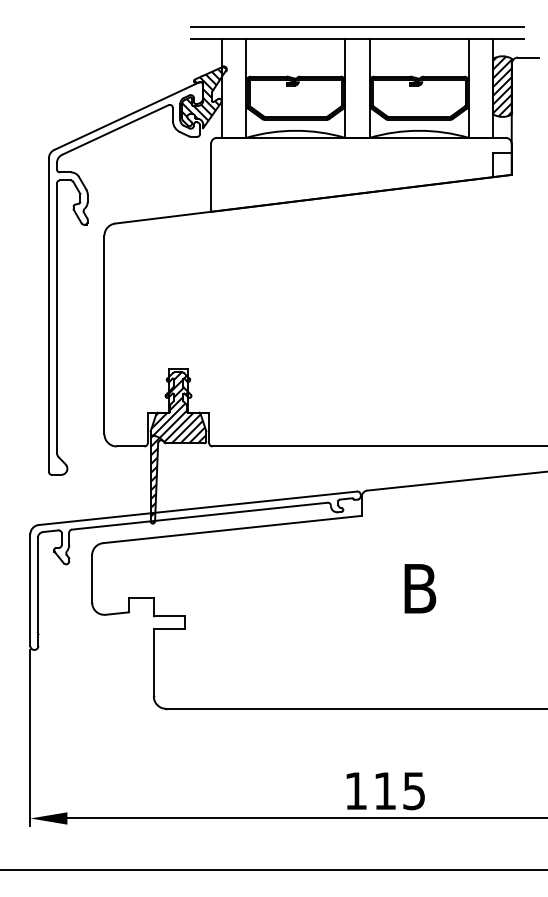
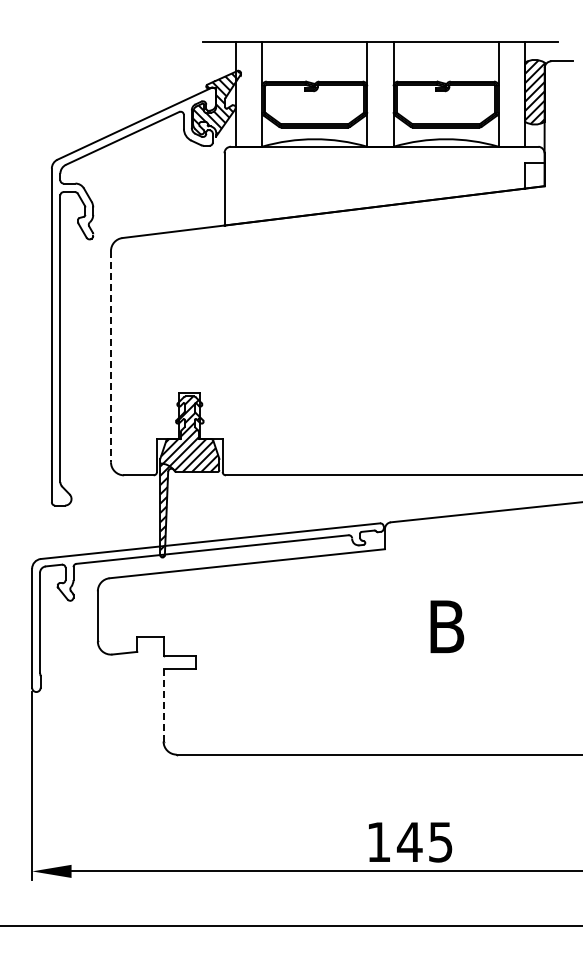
line: (356, 26) -> (379, 28), removed
line: (103, 334) -> (110, 356), solid -> dashed
line: (153, 662) -> (163, 705), solid -> dashed
text: (384, 790) -> (409, 841), 115 -> 145

